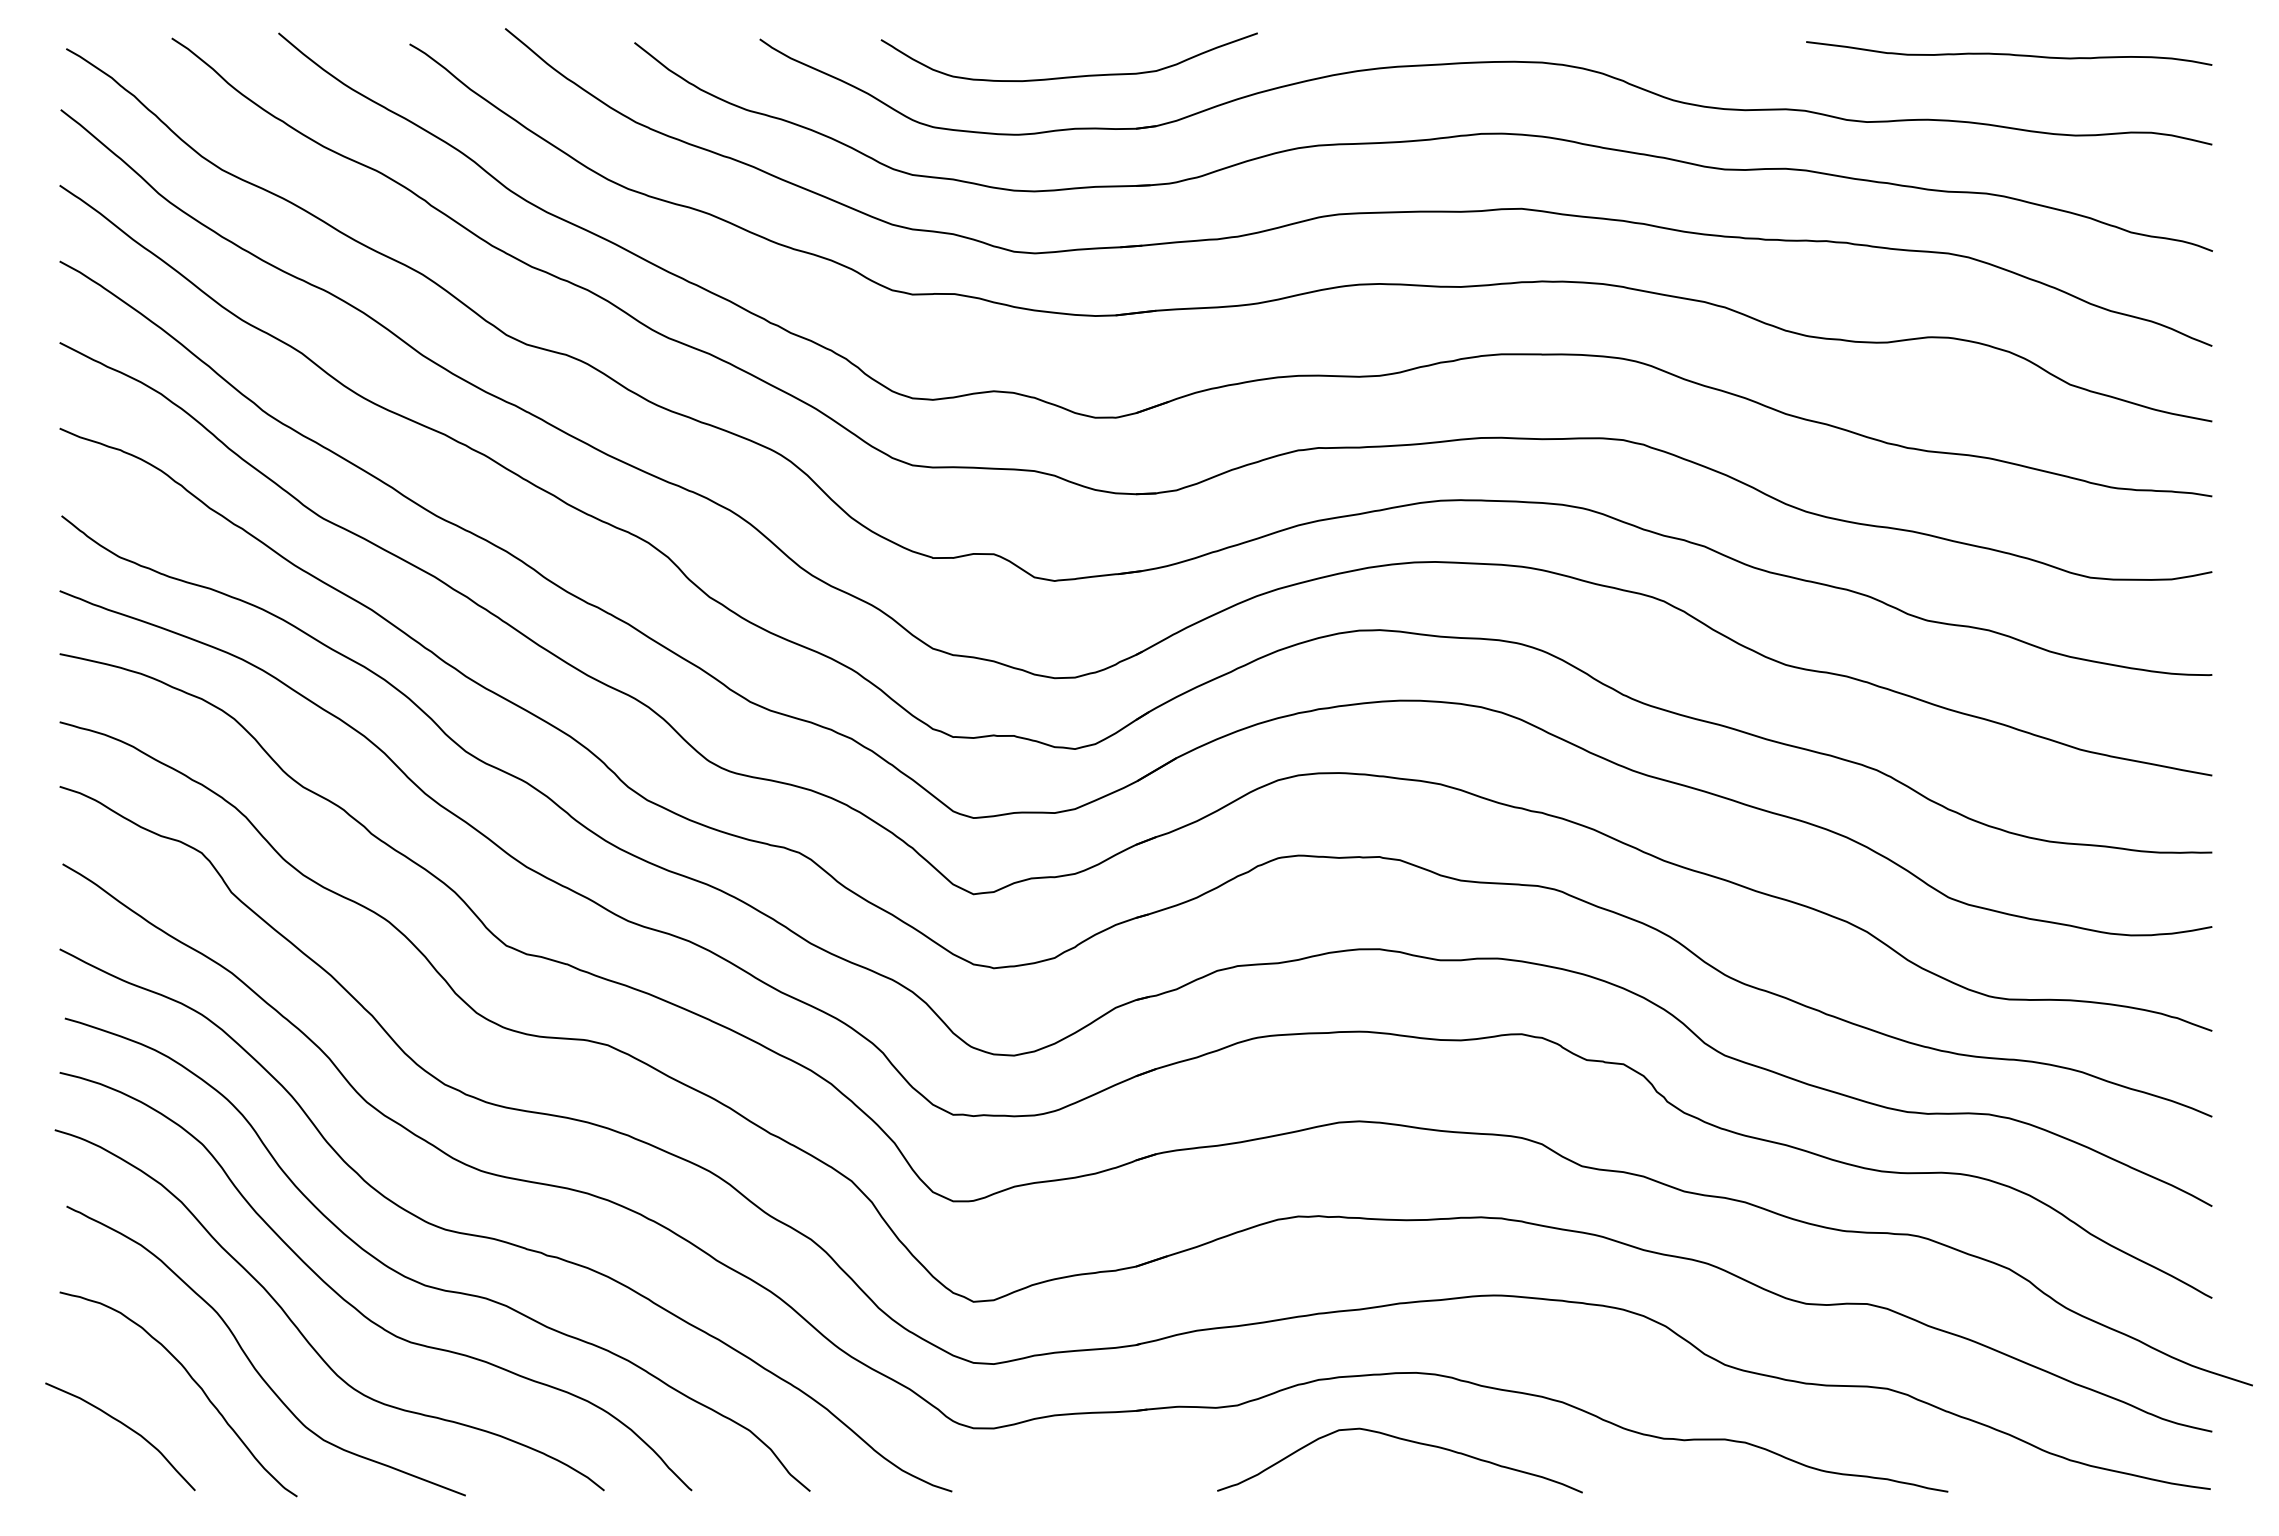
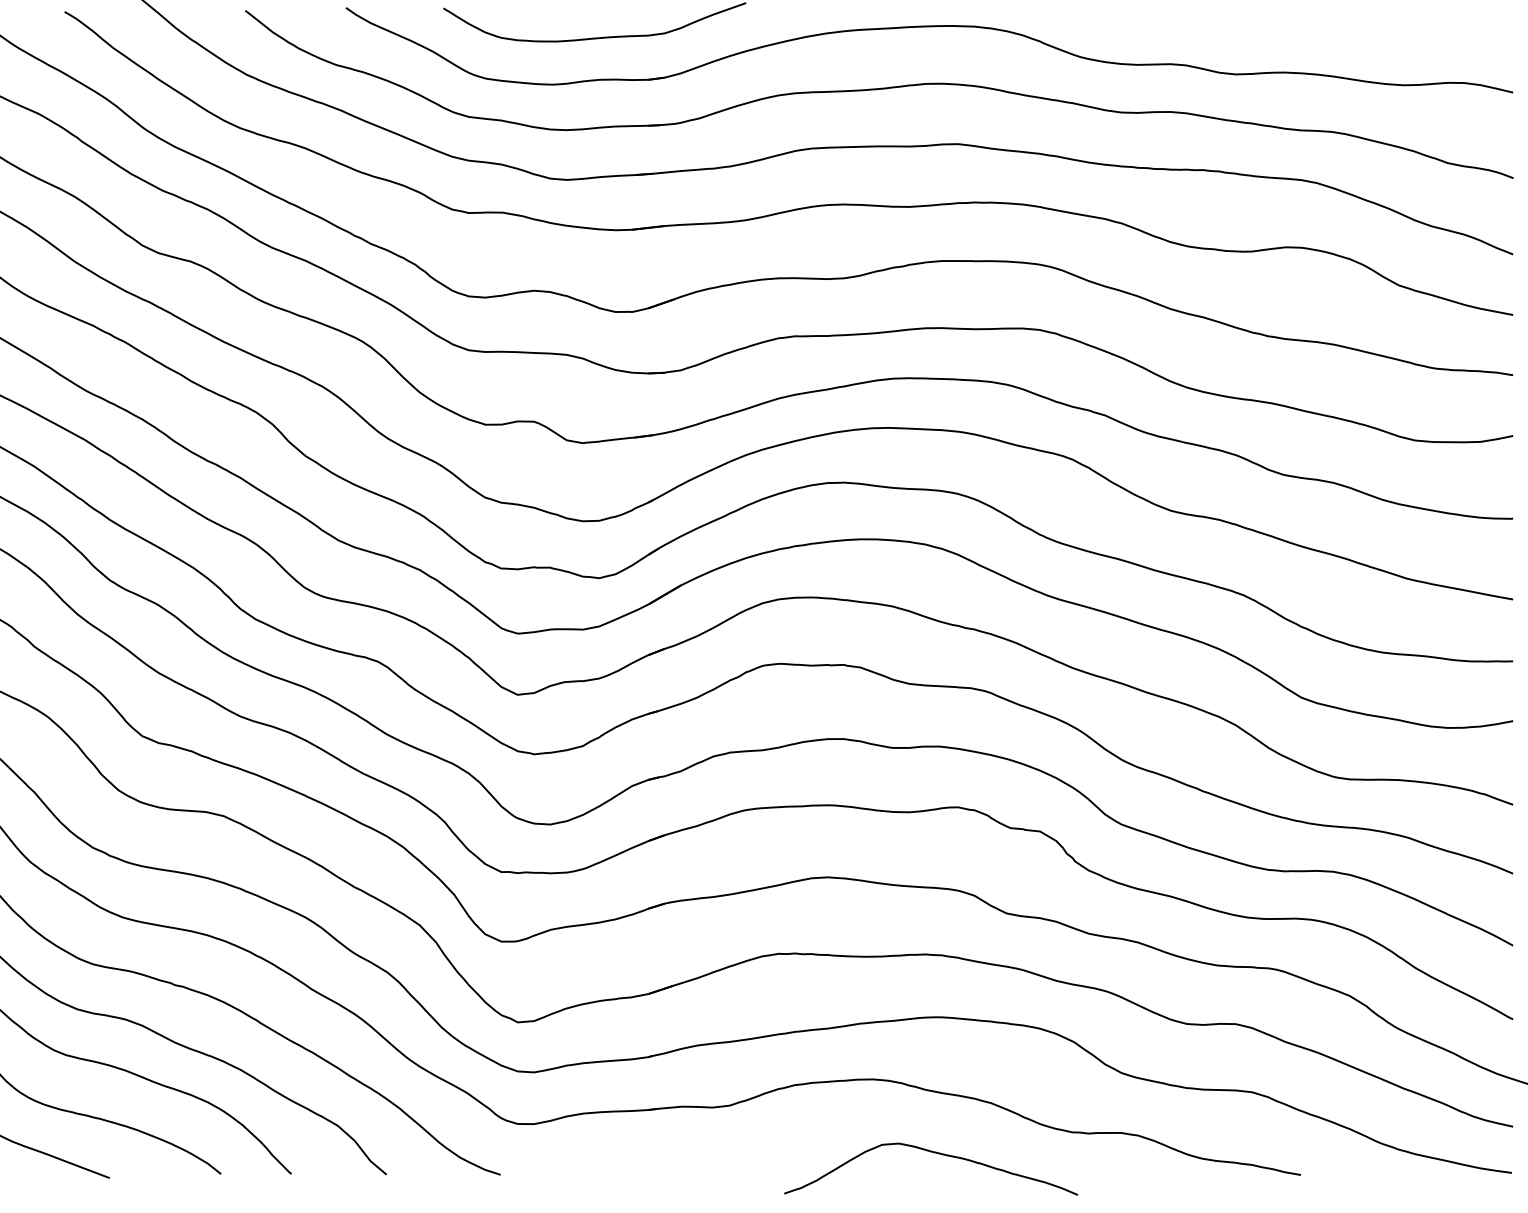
curve: (2009, 53) -> (1350, 19), removed
curve: (1402, 1440) -> (933, 1153), moved

